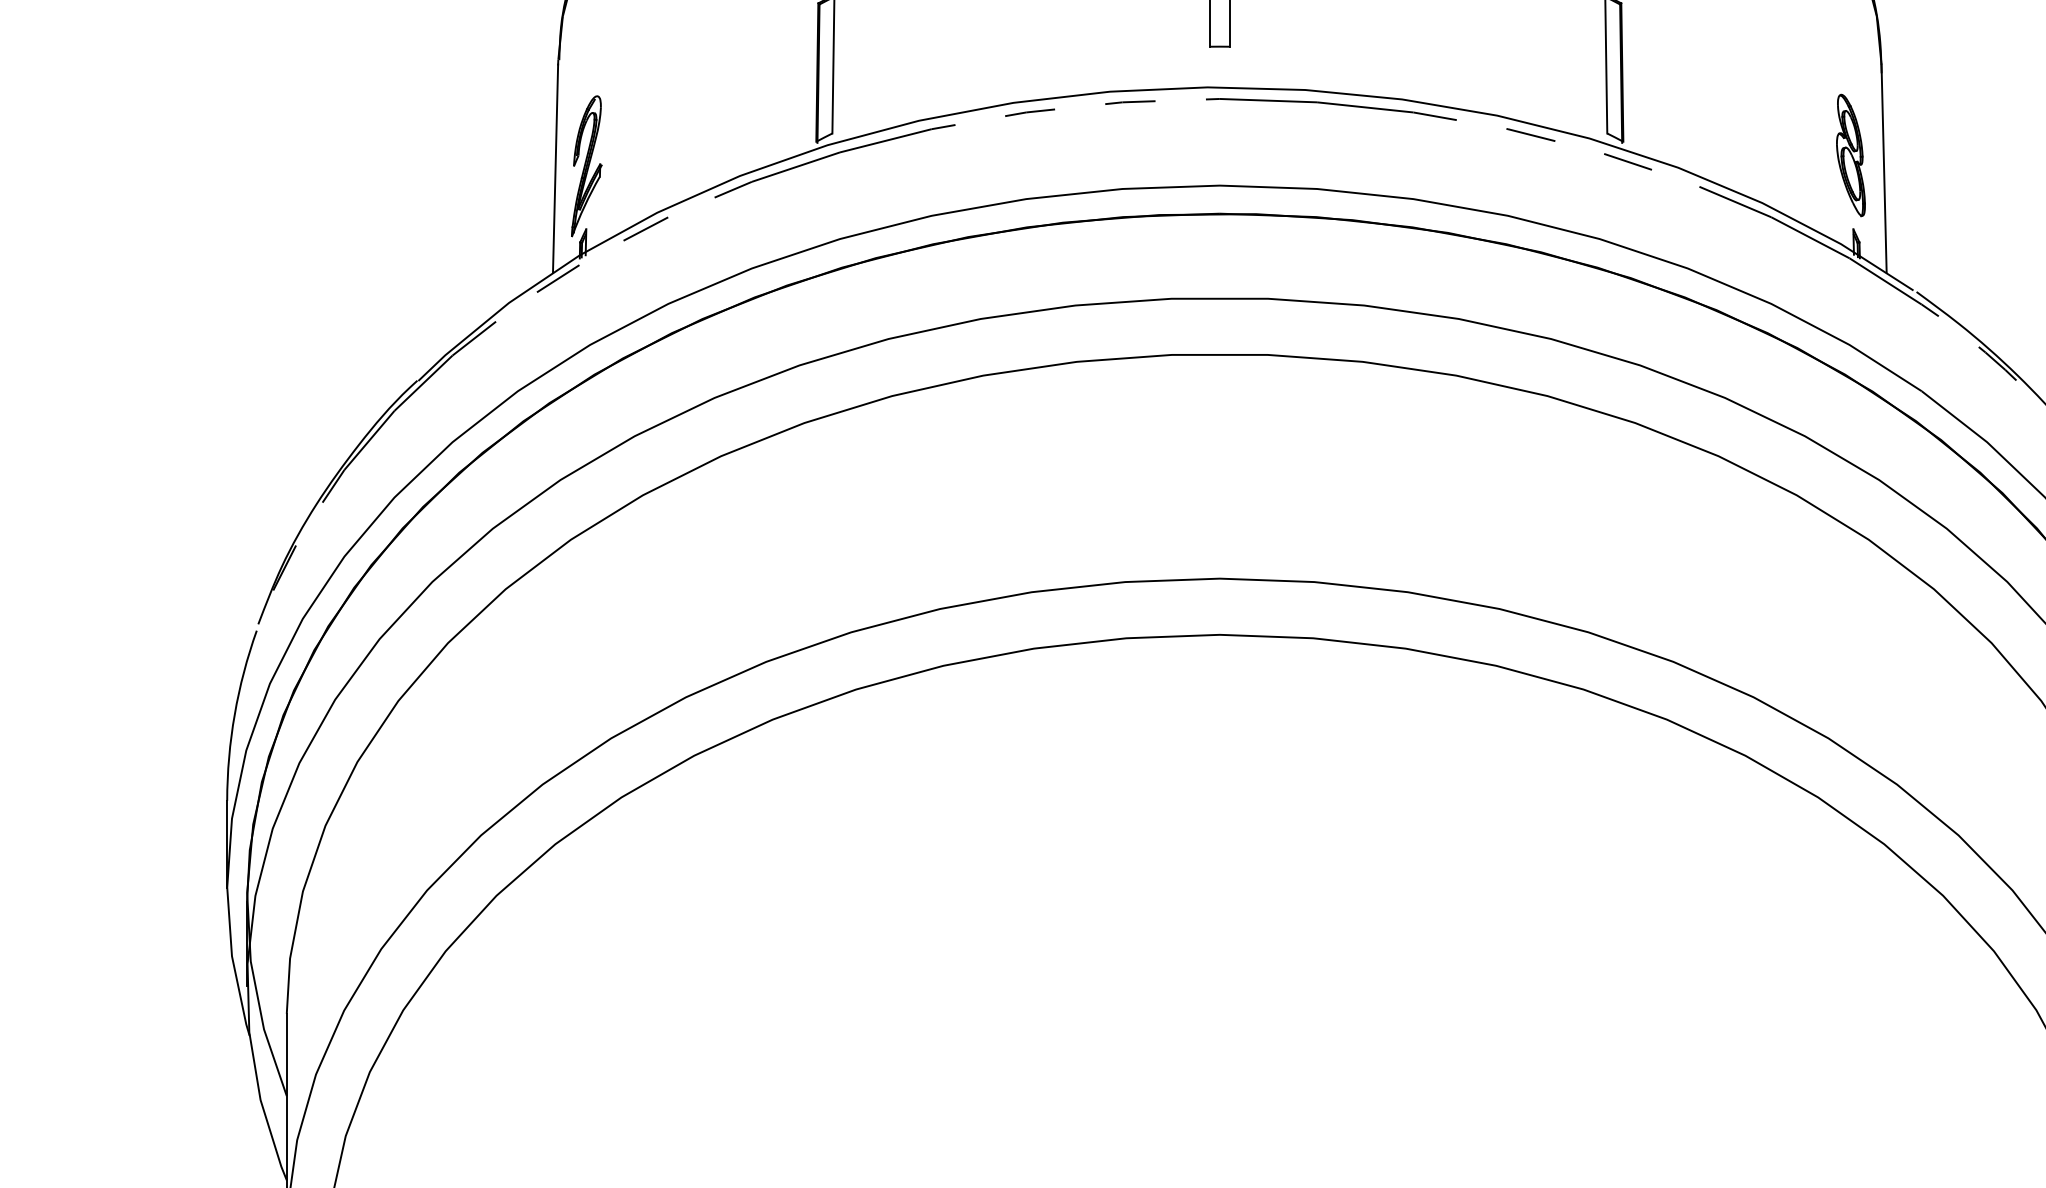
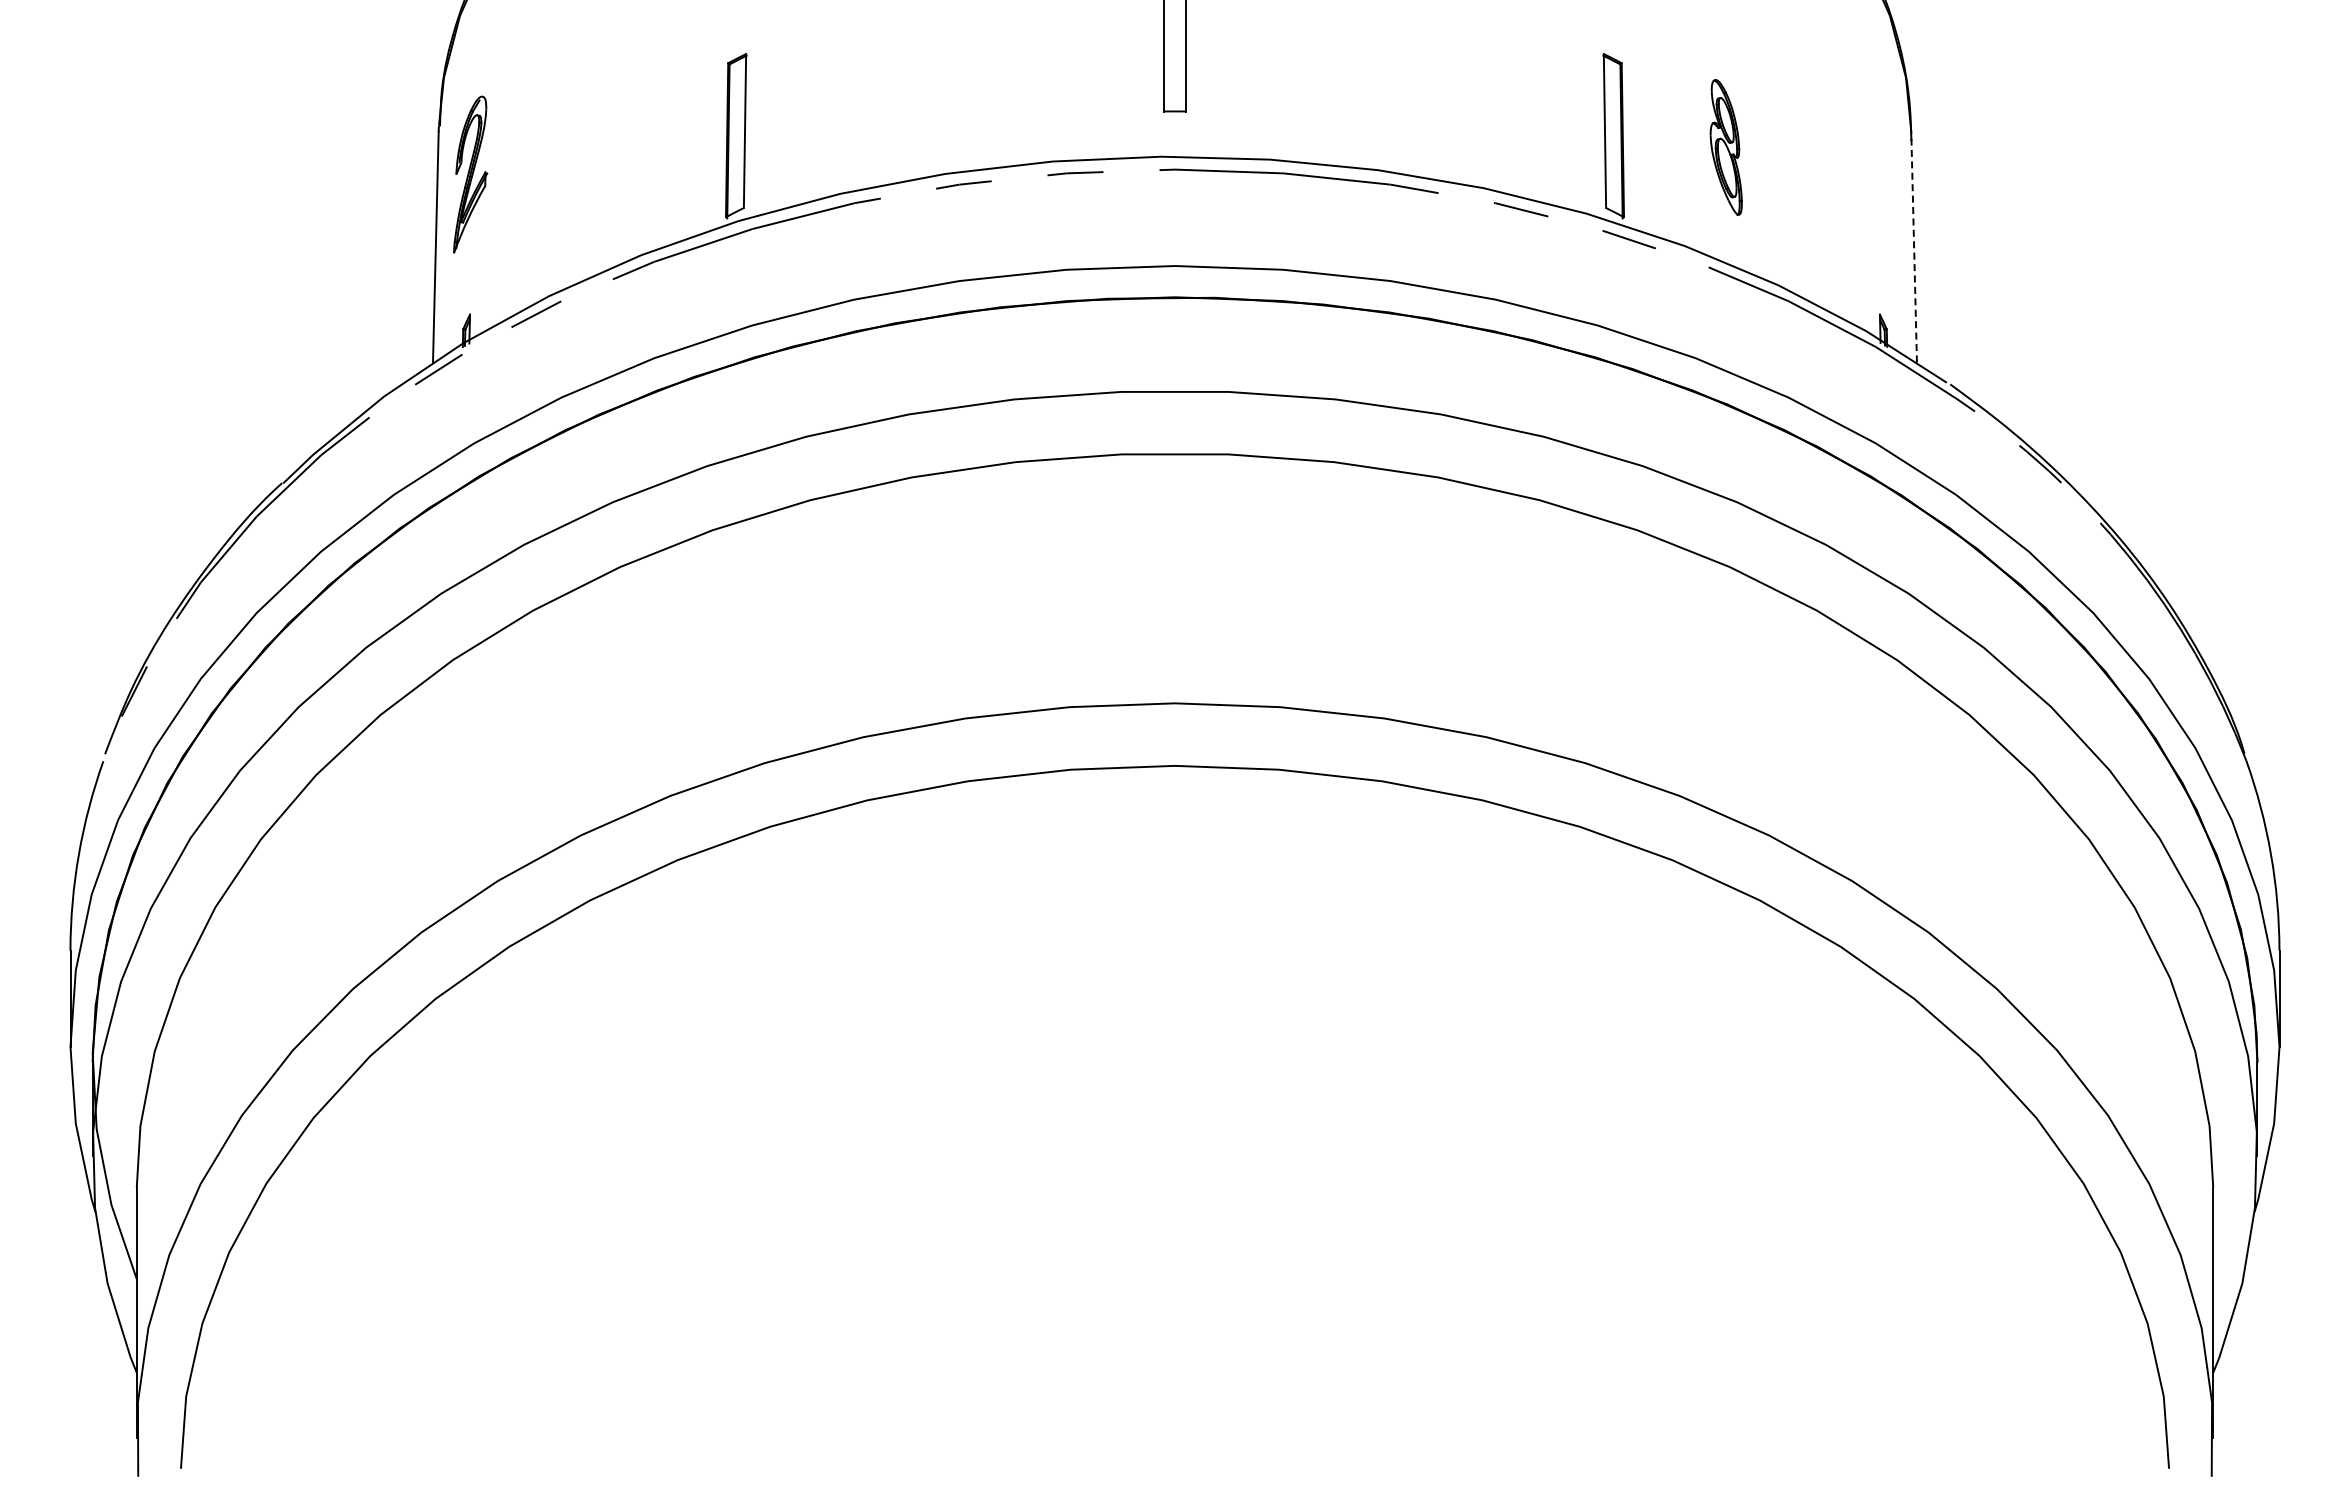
part: (1850, 155) -> (1725, 147), moved
part: (586, 166) -> (470, 174), moved
line: (1884, 168) -> (1914, 246), solid -> dashed

